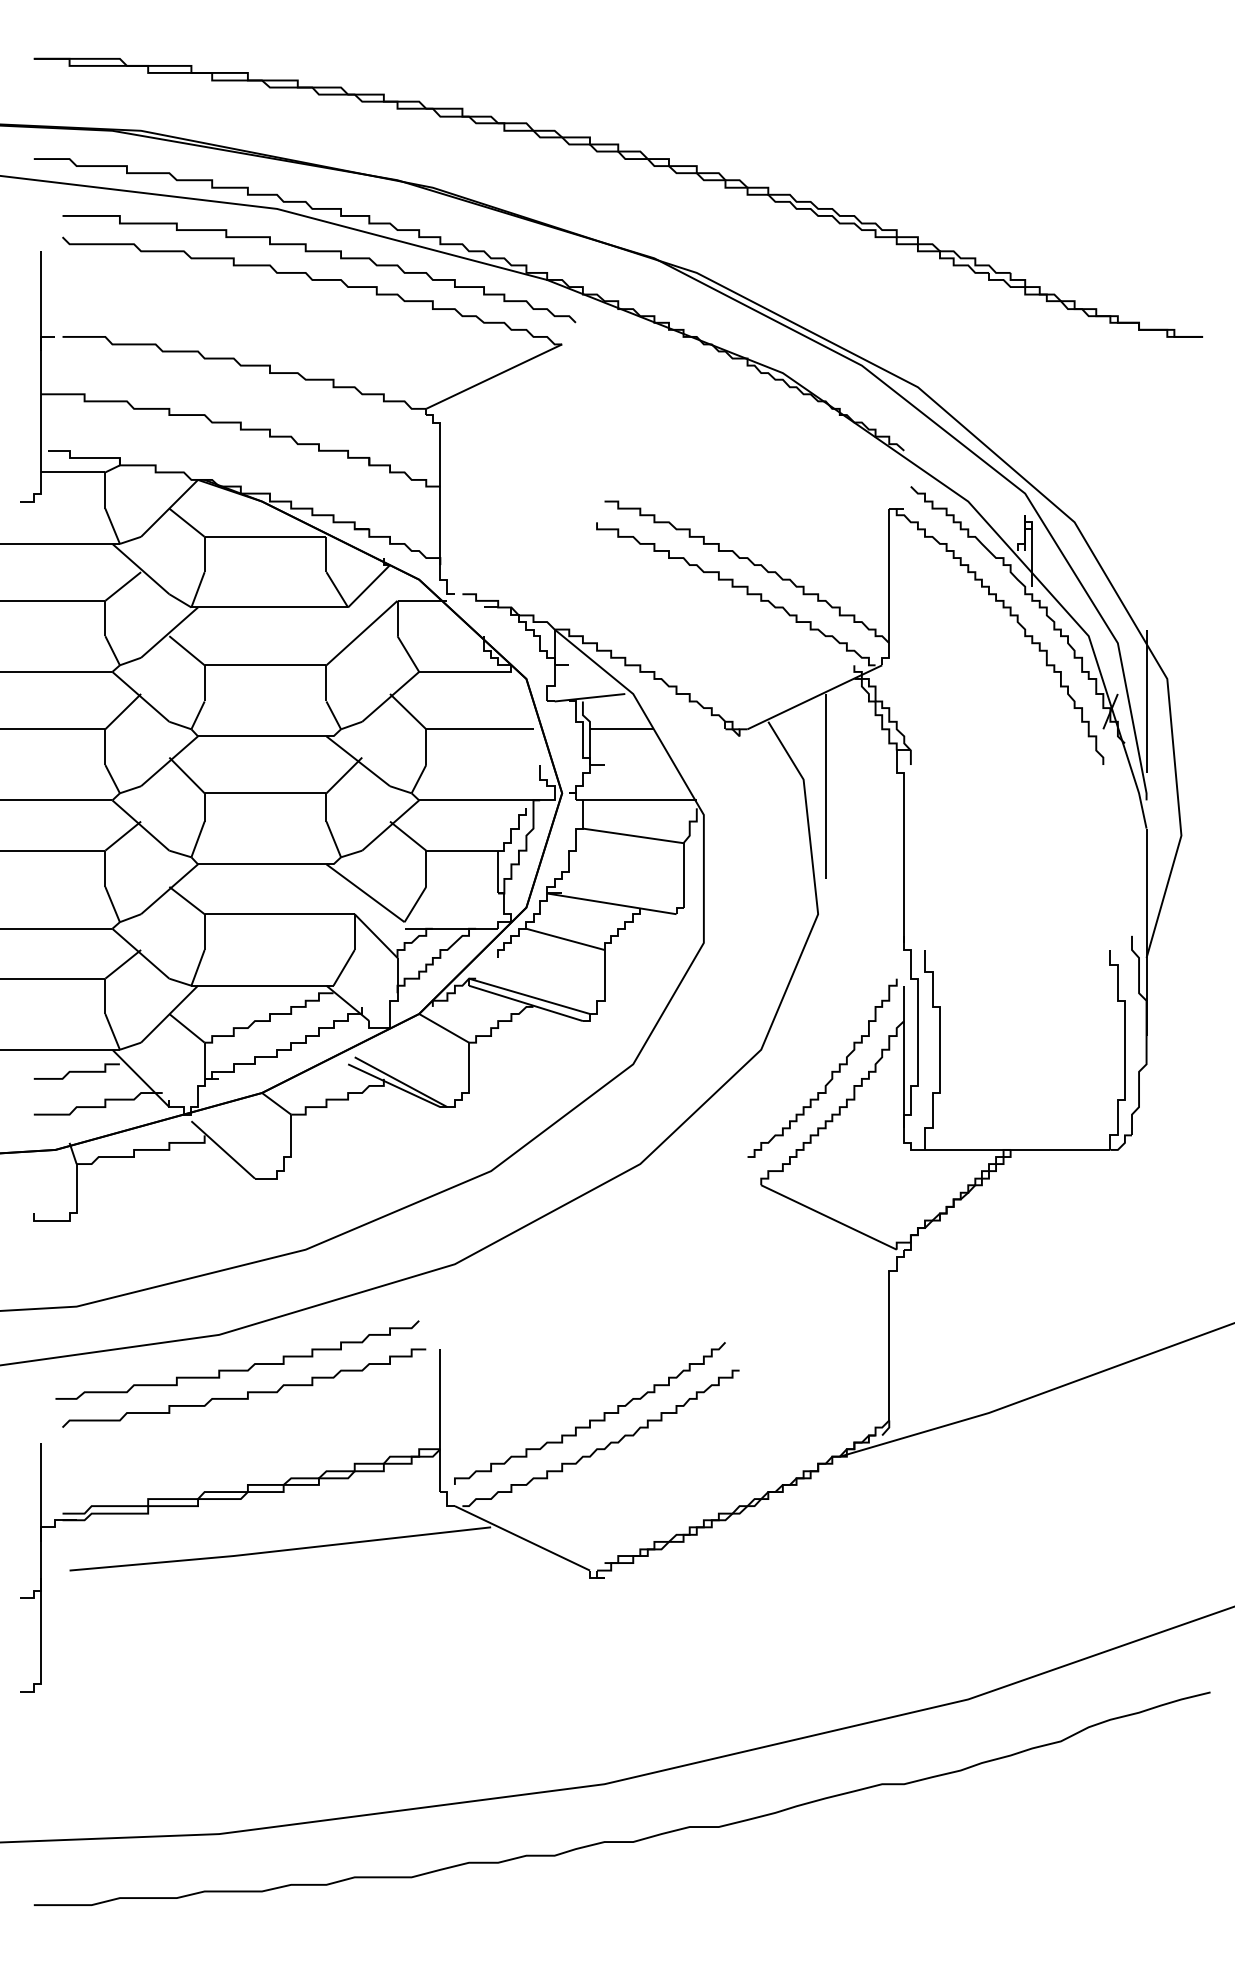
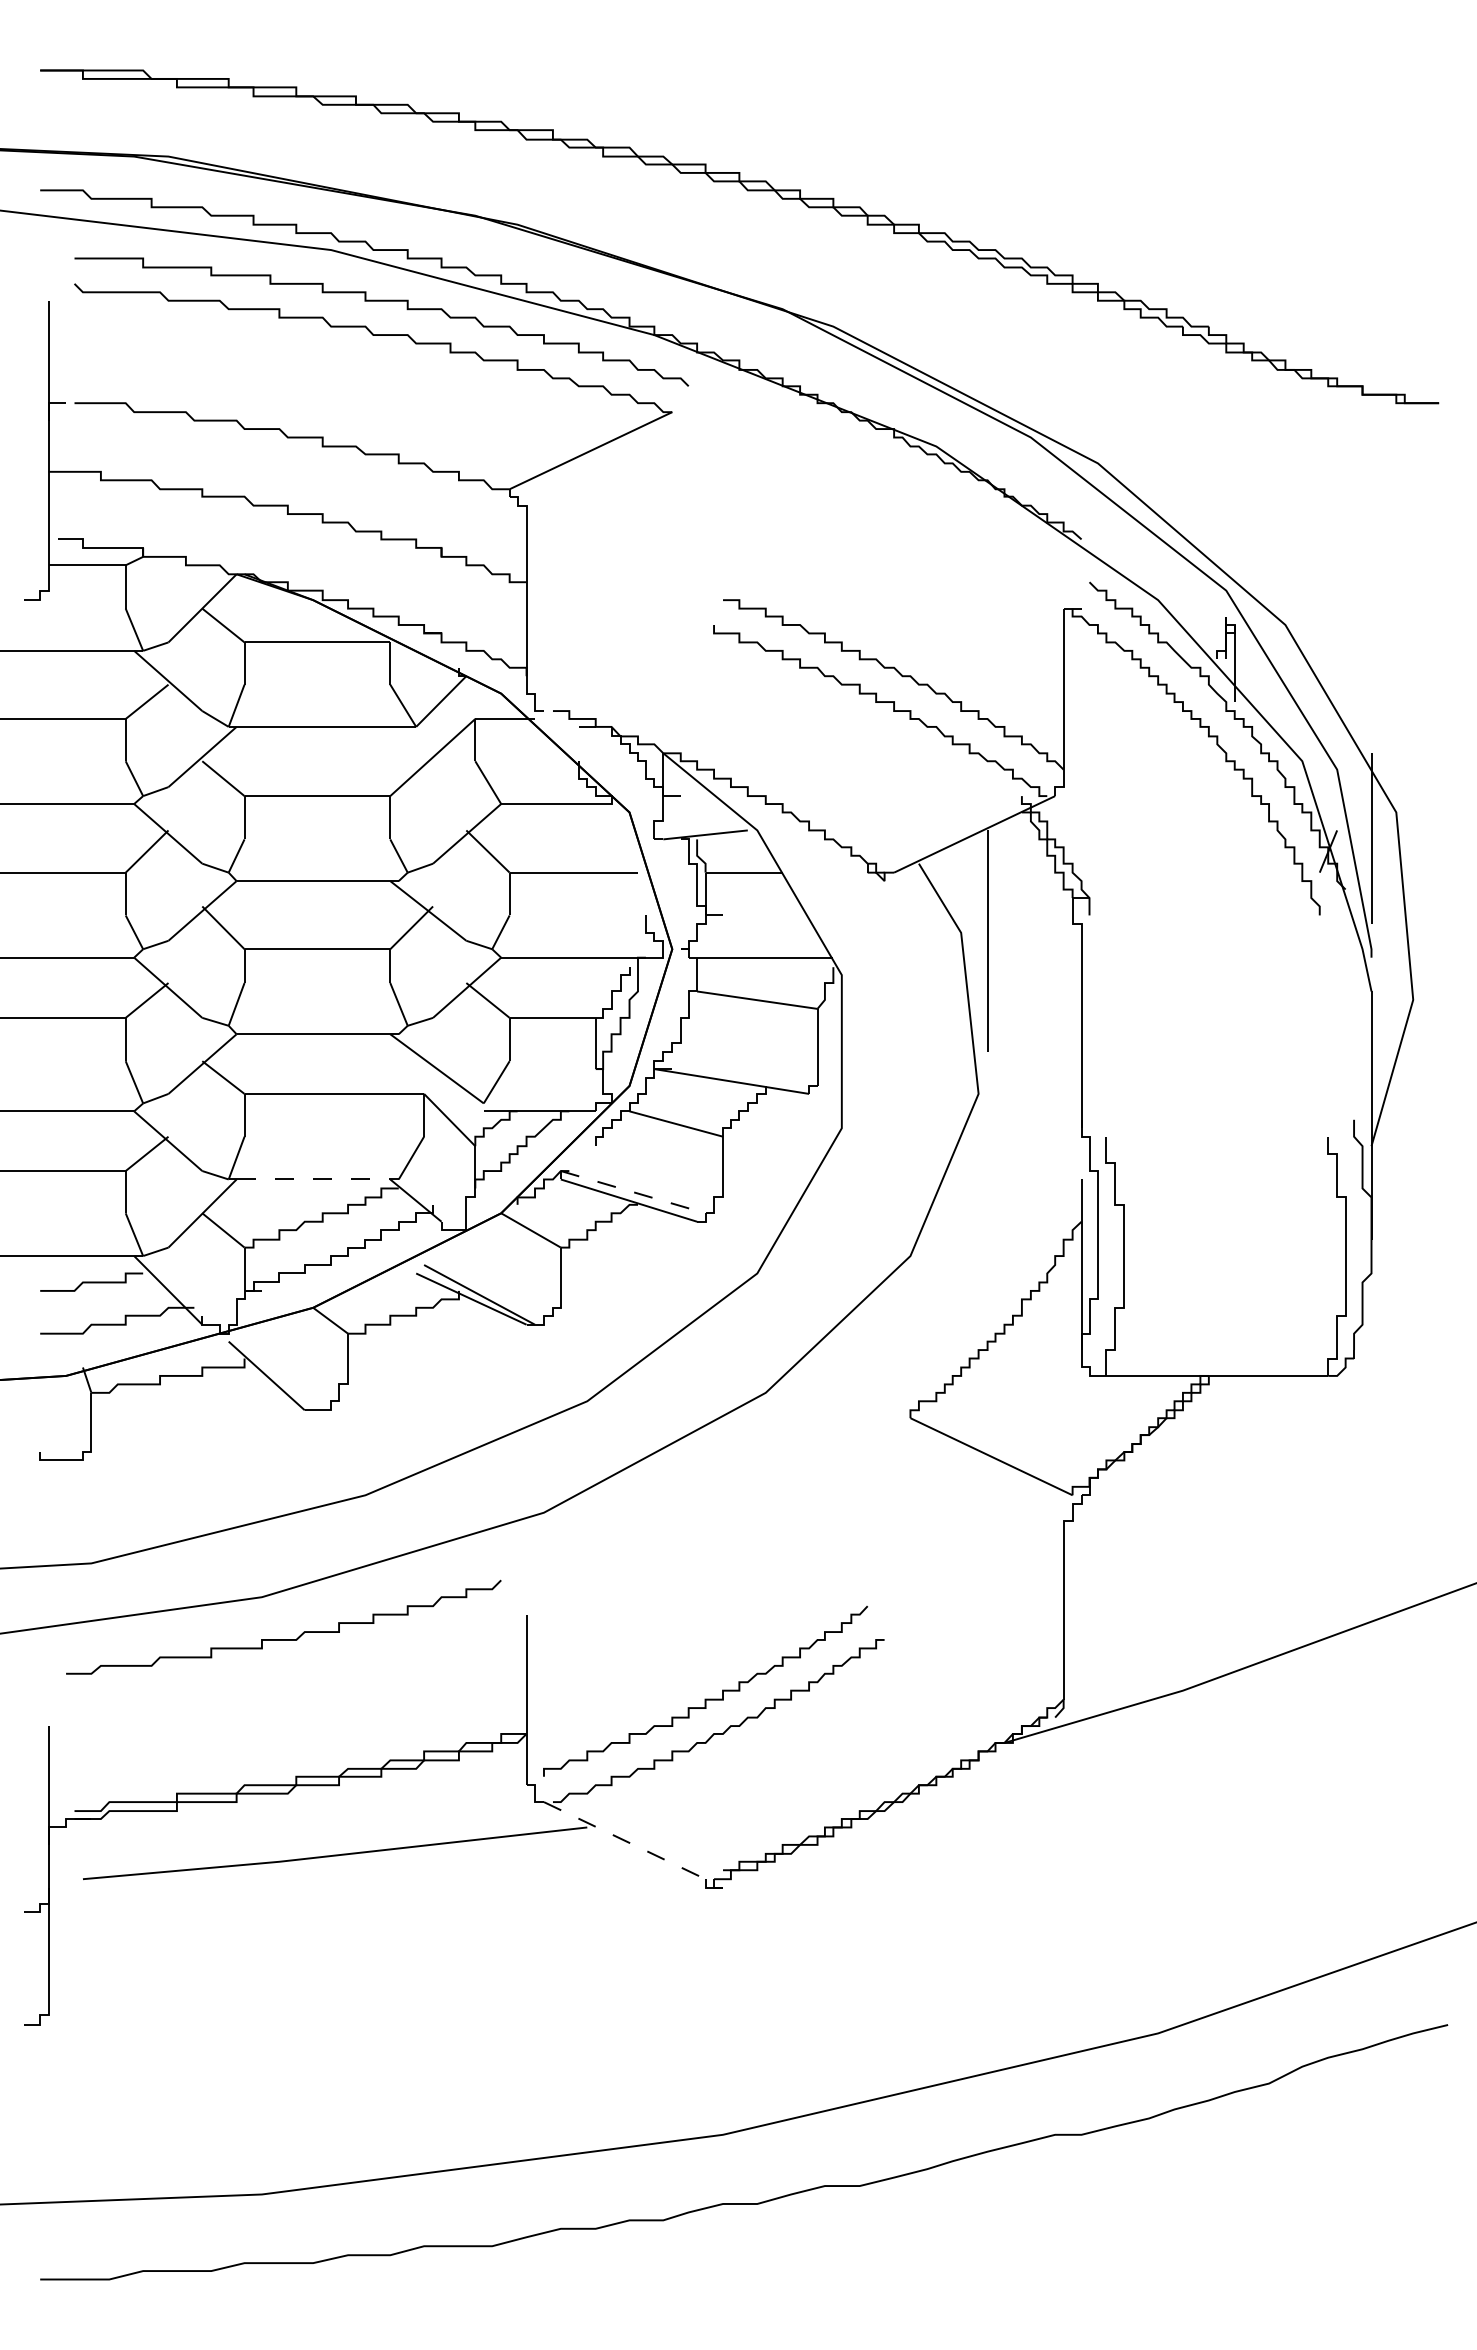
line: (266, 985) -> (318, 1179), solid -> dashed
line: (529, 996) -> (633, 1192), solid -> dashed
curve: (831, 1071) -> (994, 1281), removed
curve: (247, 1391) -> (295, 1665), removed
line: (522, 1538) -> (624, 1840), solid -> dashed

